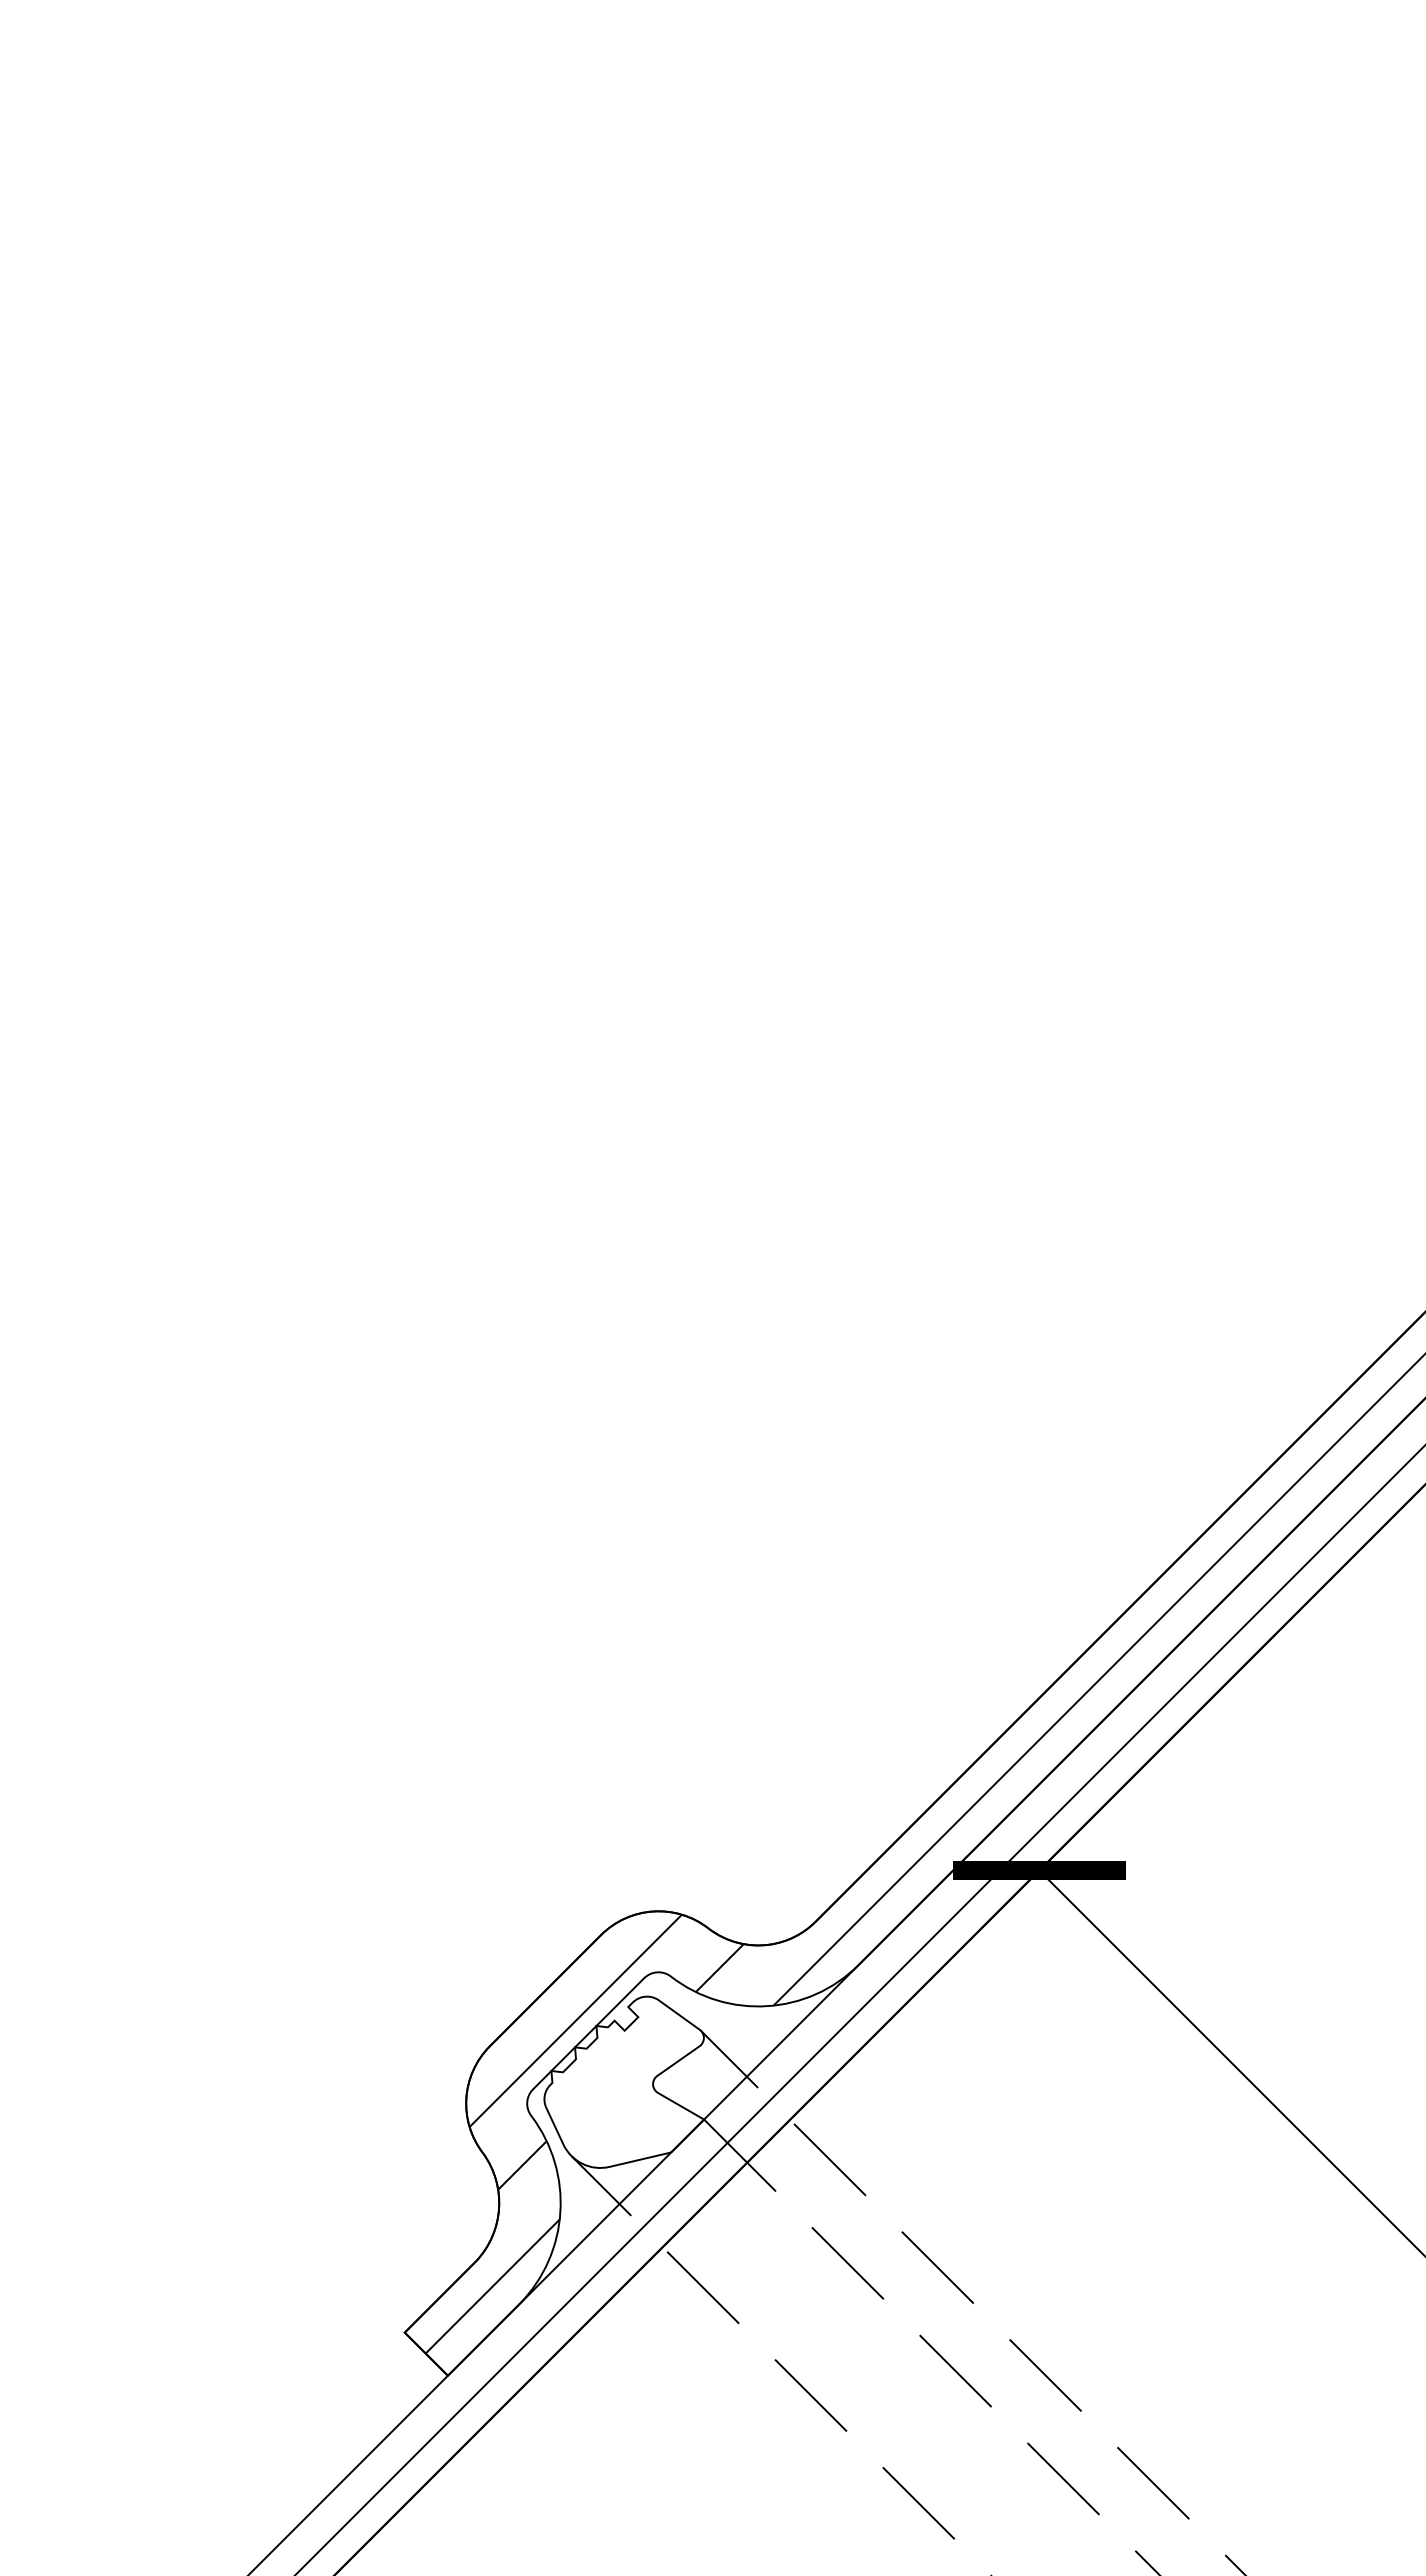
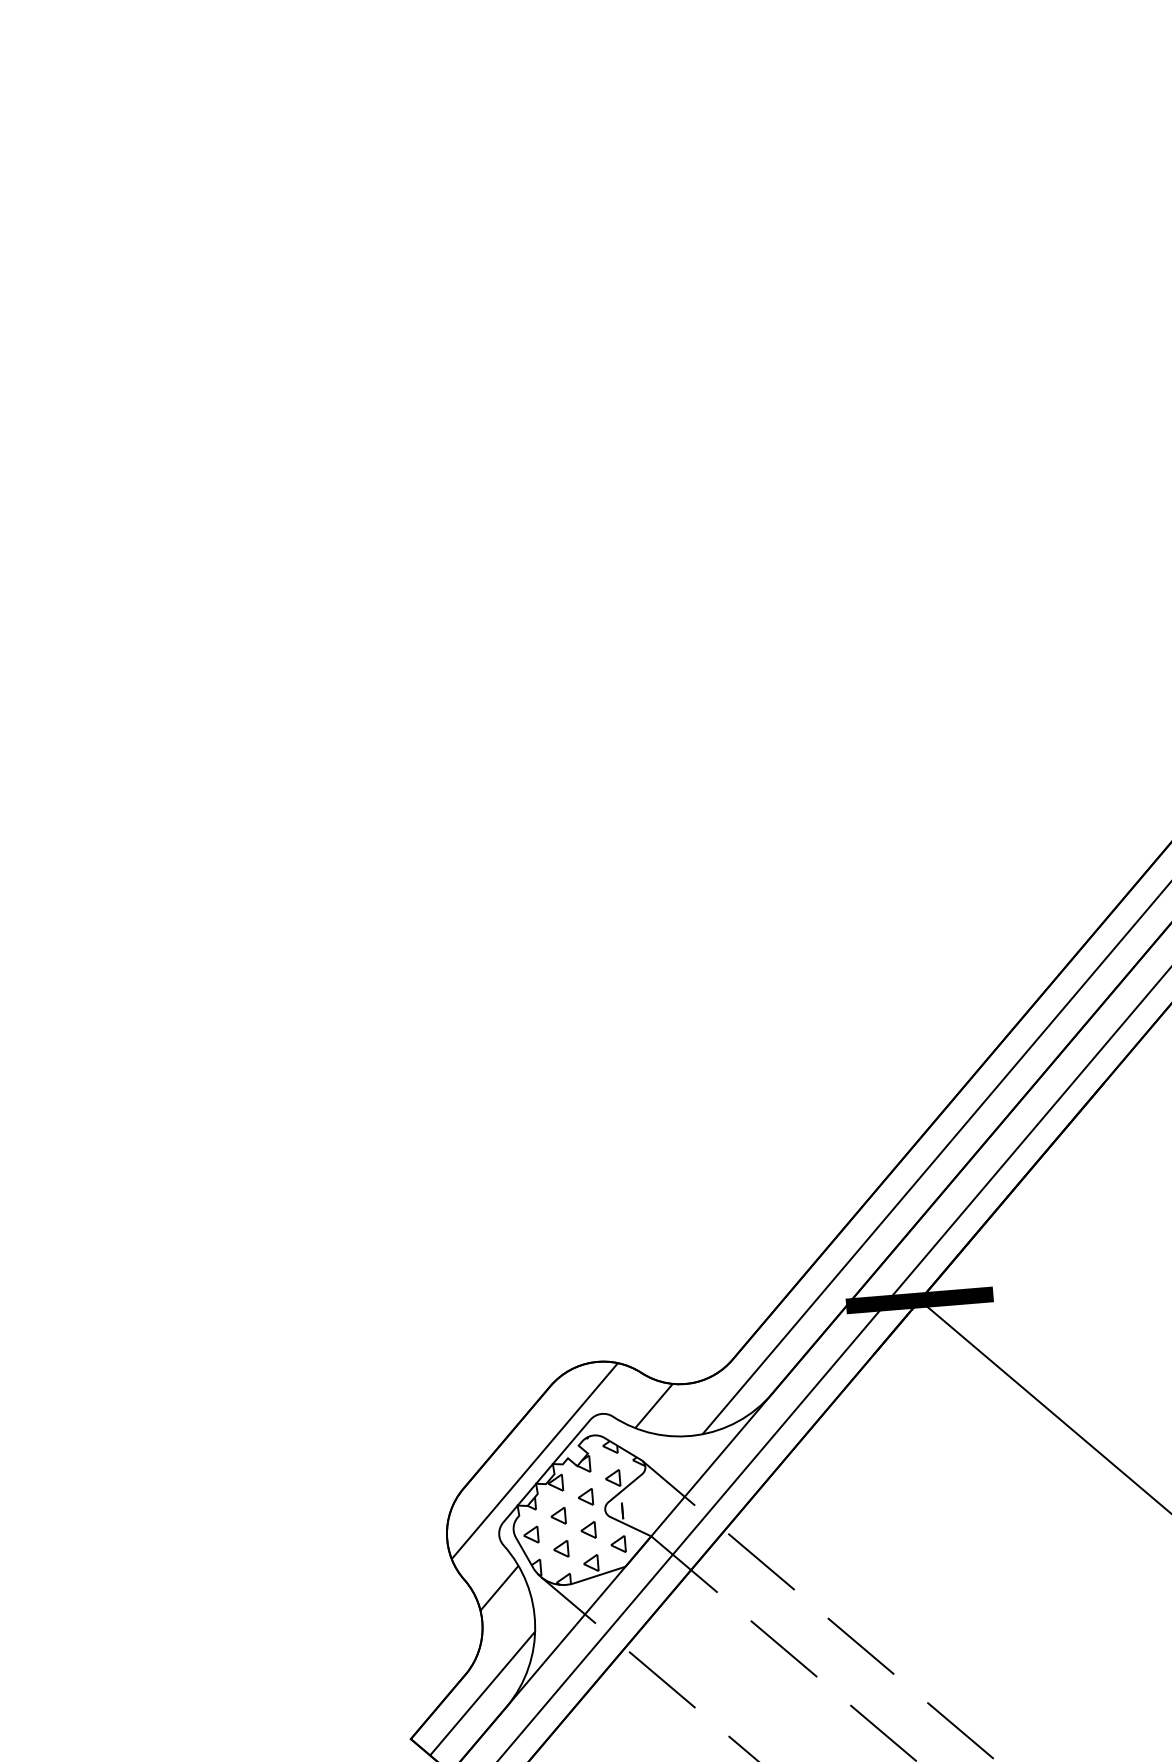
hatch: (629, 2082) -> (585, 1509), added

